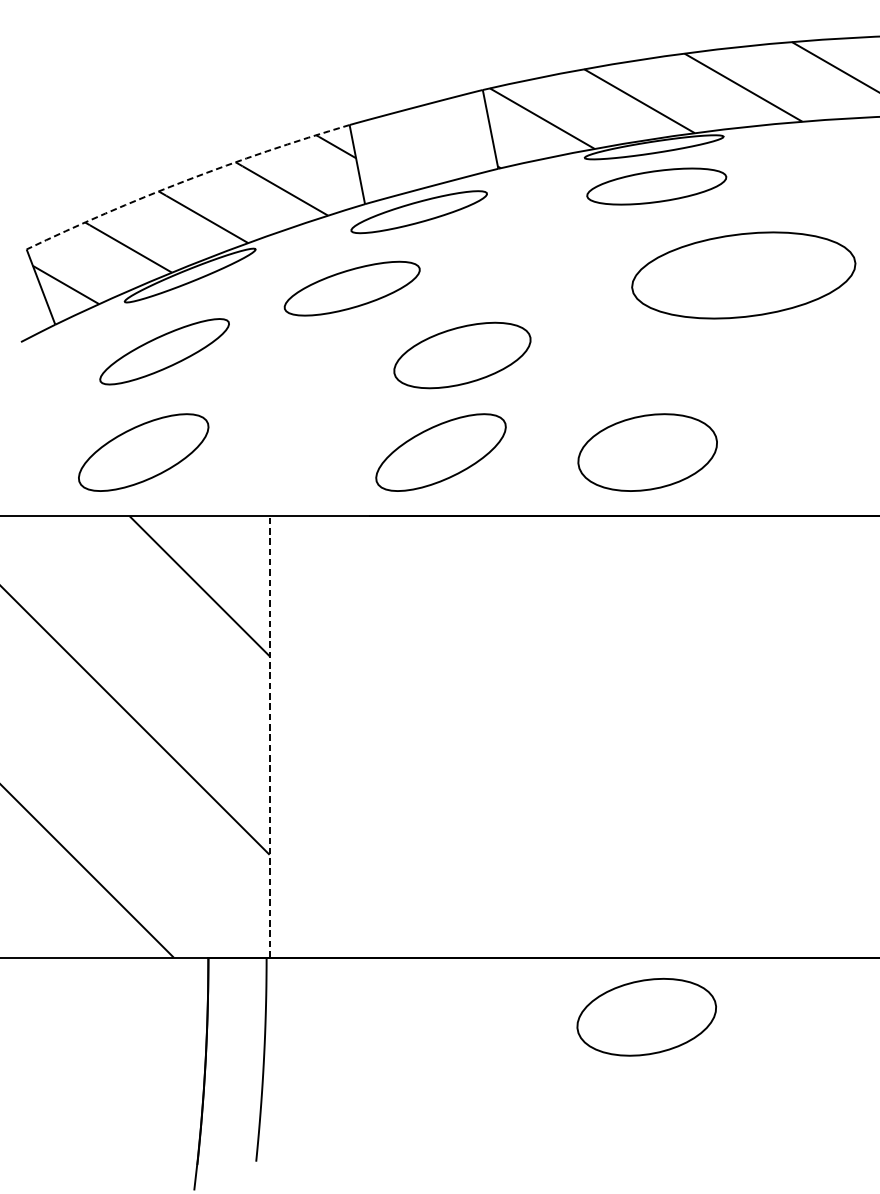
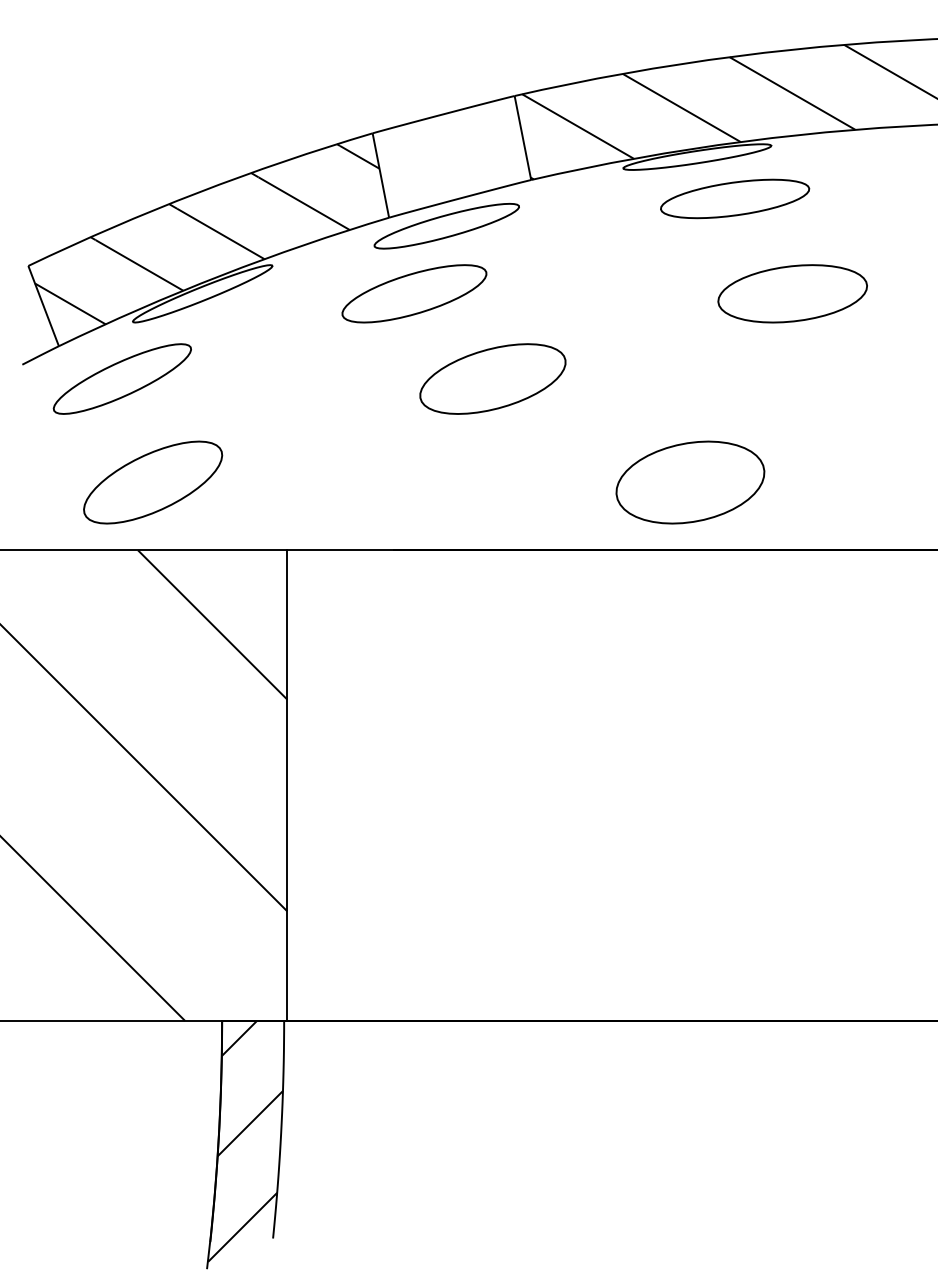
arc: (185, 180) -> (197, 192), dashed -> solid
part: (657, 186) -> (735, 198), moved
part: (743, 275) -> (792, 293), size x0.62
part: (352, 288) -> (414, 293), moved
part: (163, 351) -> (121, 378), moved
part: (441, 452) -> (470, 482), removed
line: (269, 736) -> (287, 785), dashed -> solid
part: (646, 1017) -> (689, 1084), removed
hatch: (230, 1069) -> (245, 1140), added

